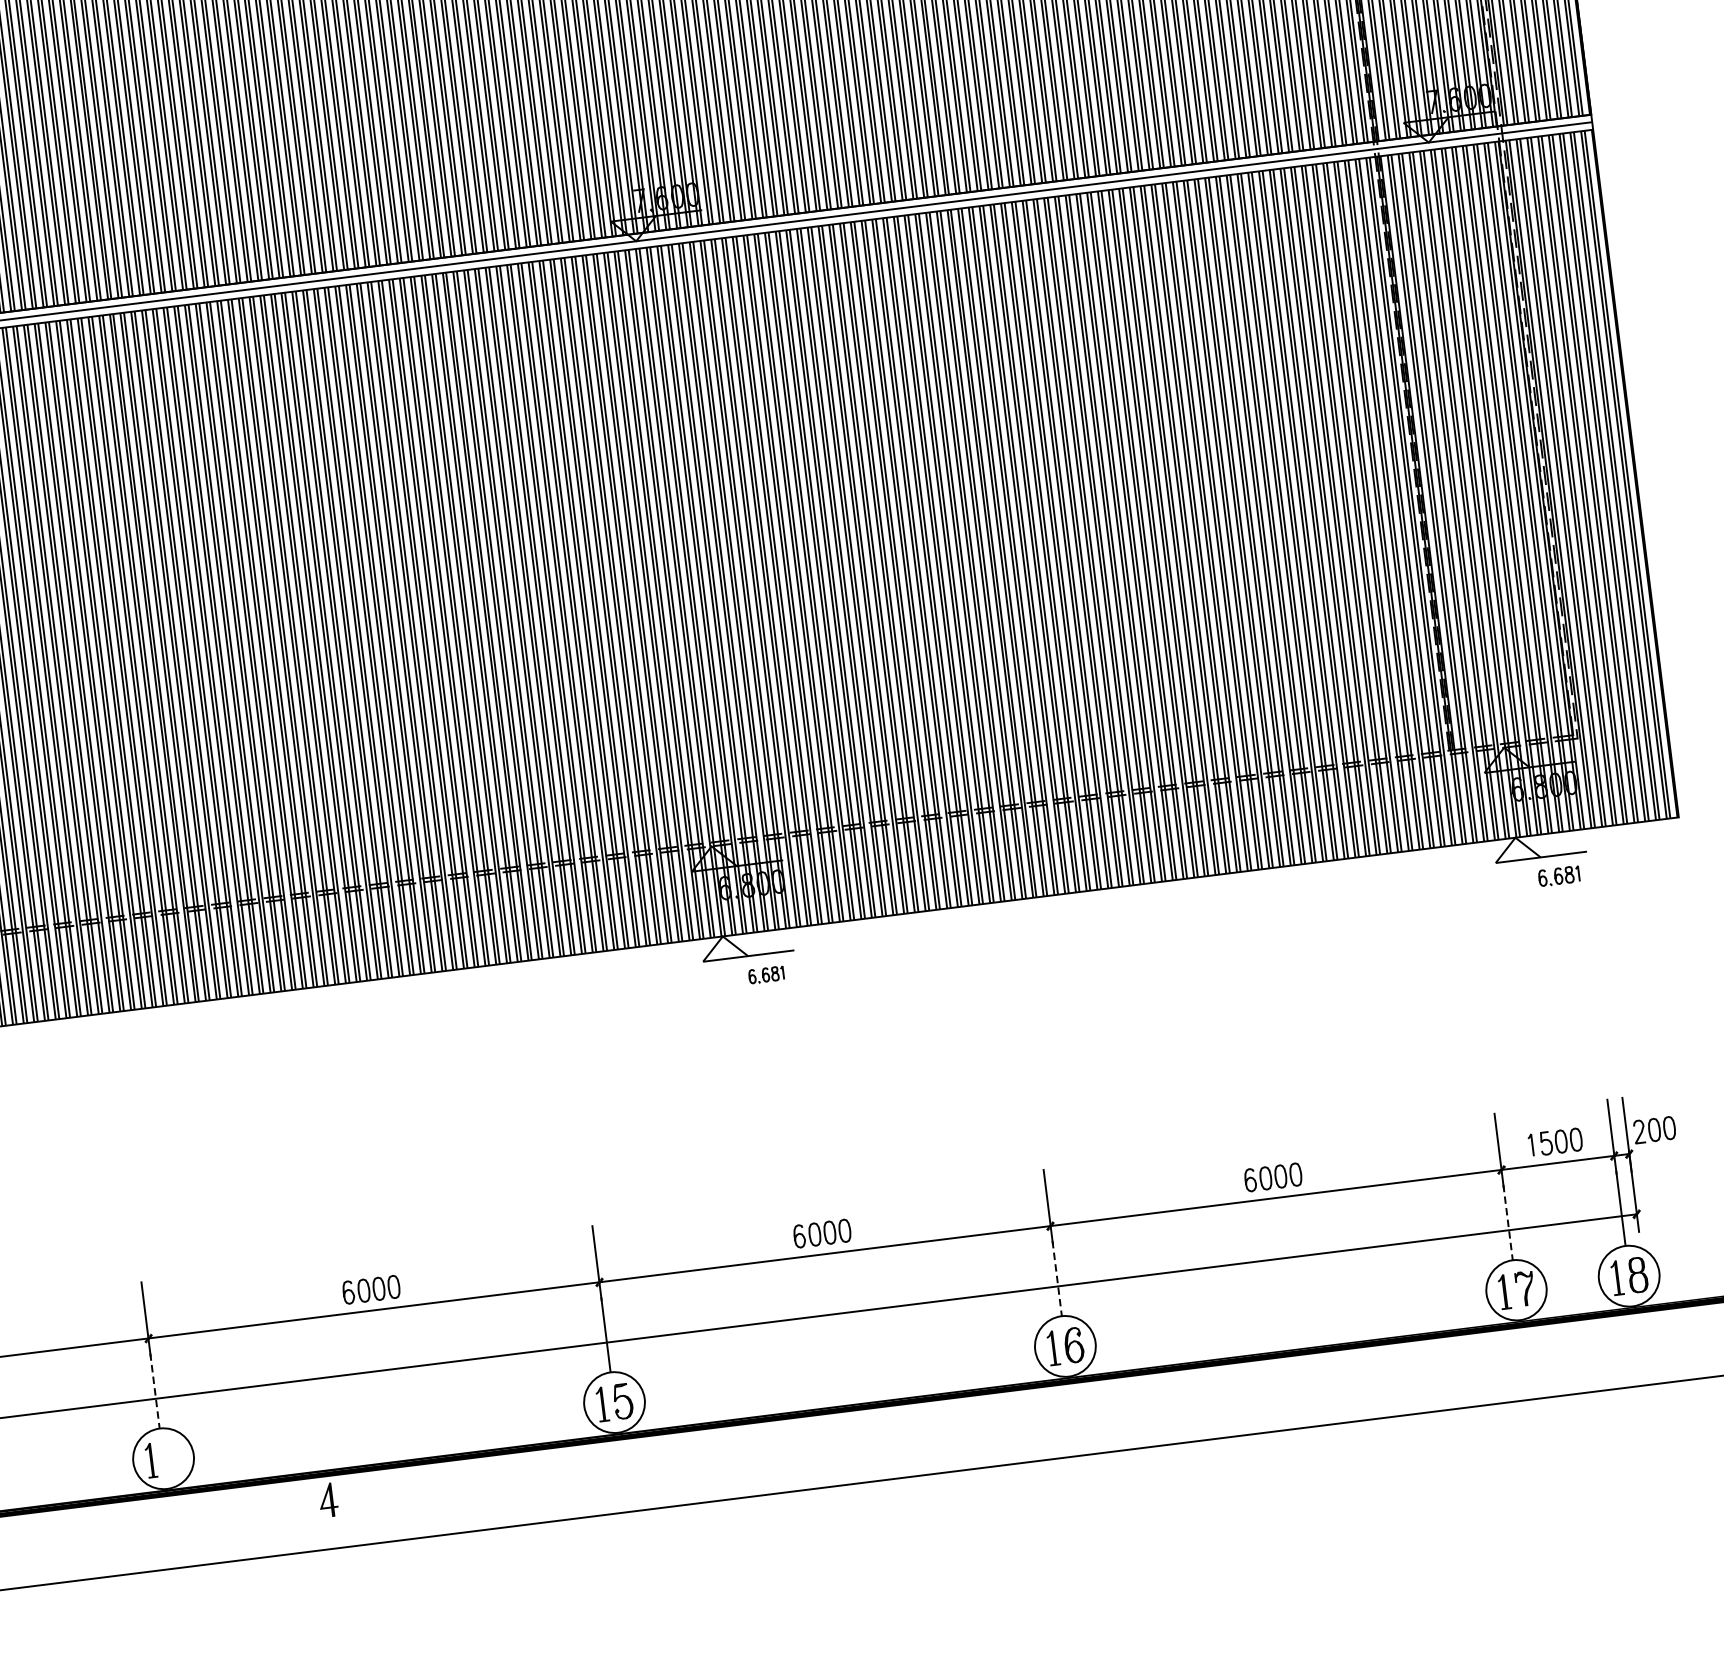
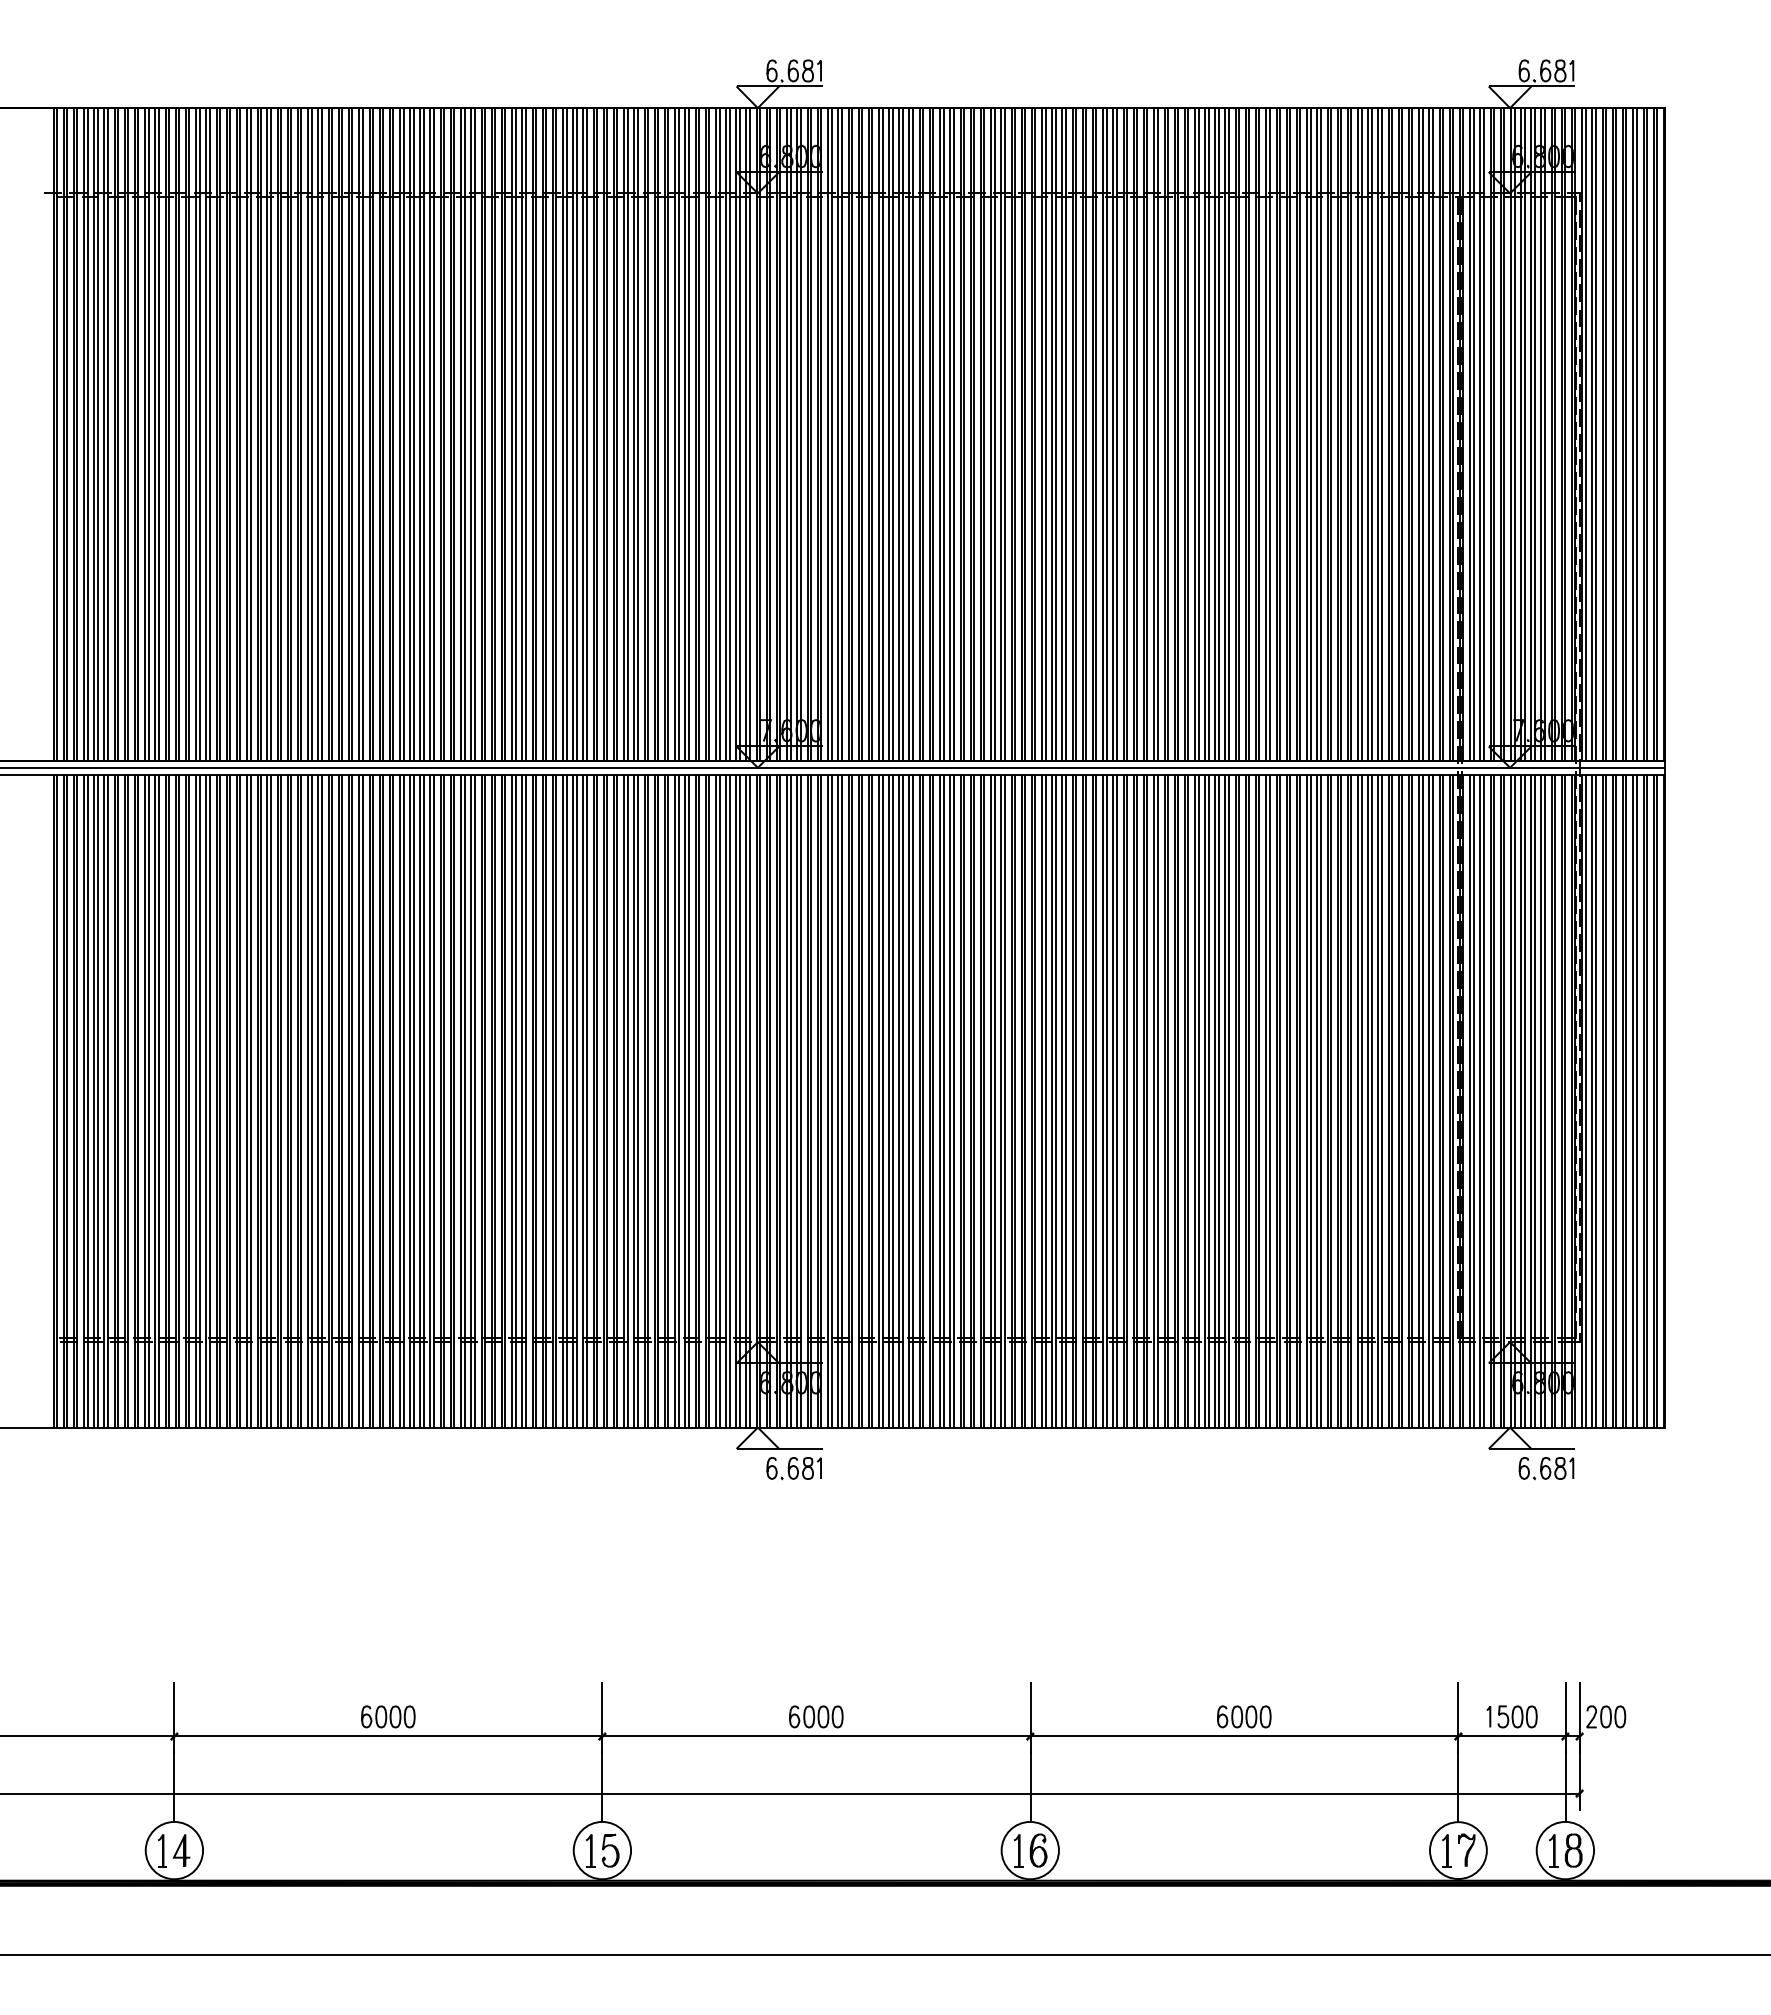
part: (1559, 876) -> (1546, 1468), size x1.43
part: (765, 974) -> (793, 1468), size x1.67
line: (1508, 1222) -> (1458, 1786), dashed -> solid
line: (1057, 1278) -> (1030, 1786), dashed -> solid
line: (155, 1391) -> (174, 1786), dashed -> solid
part: (328, 1500) -> (181, 1850), moved

